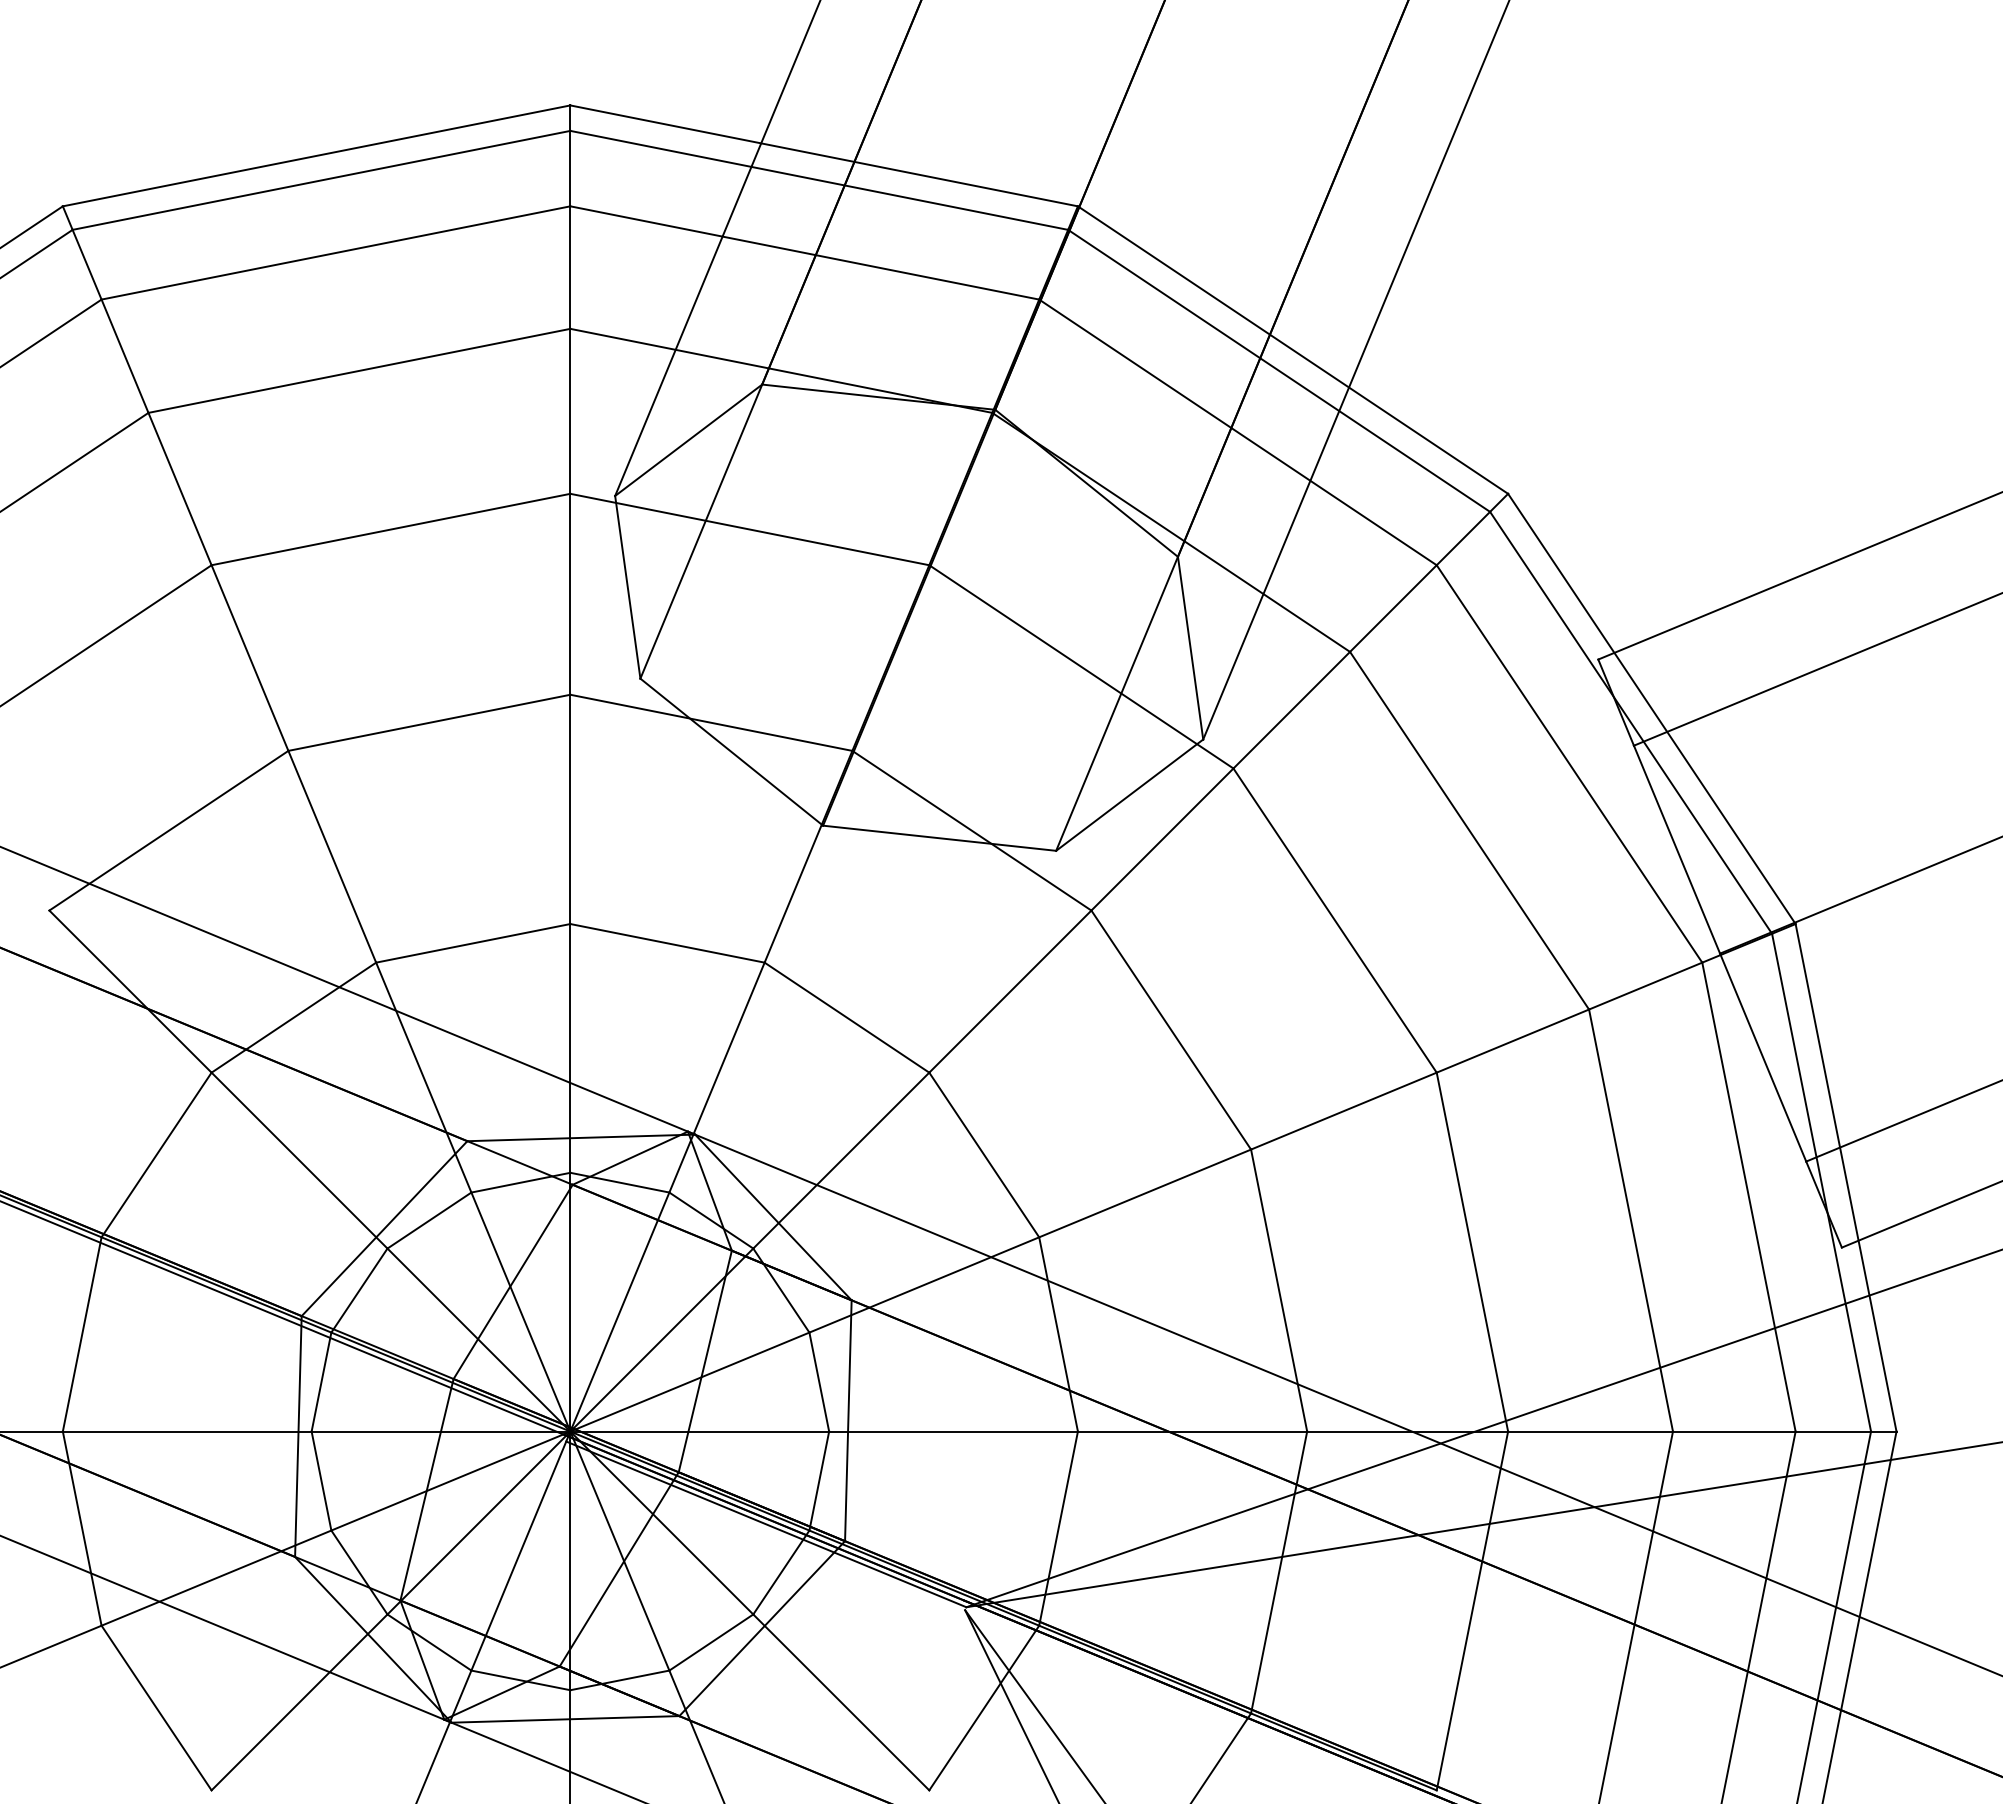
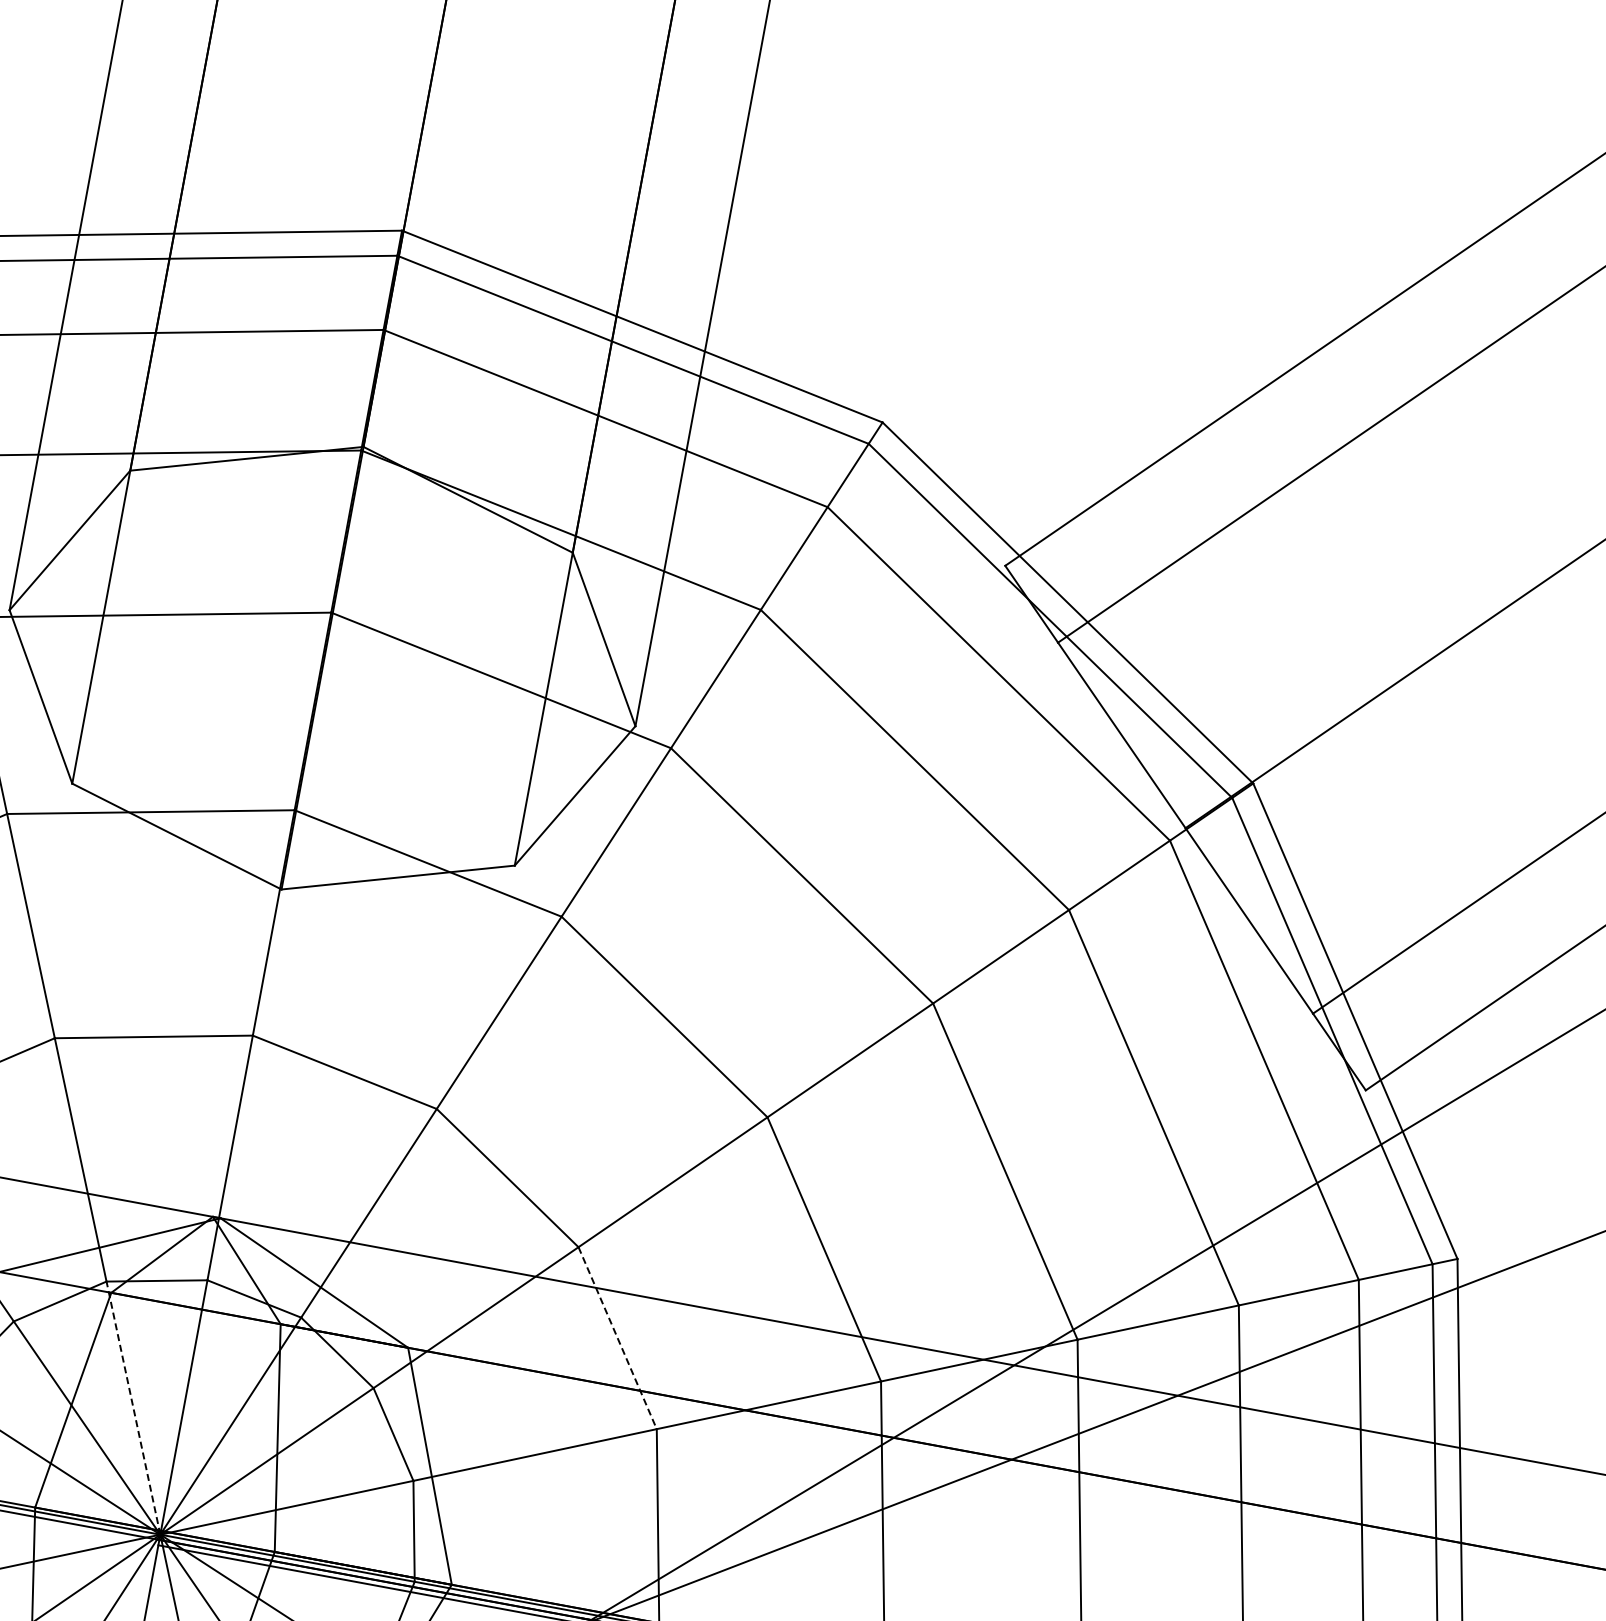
line: (570, 1301) -> (133, 1407), solid -> dashed
line: (1058, 1334) -> (617, 1338), solid -> dashed

